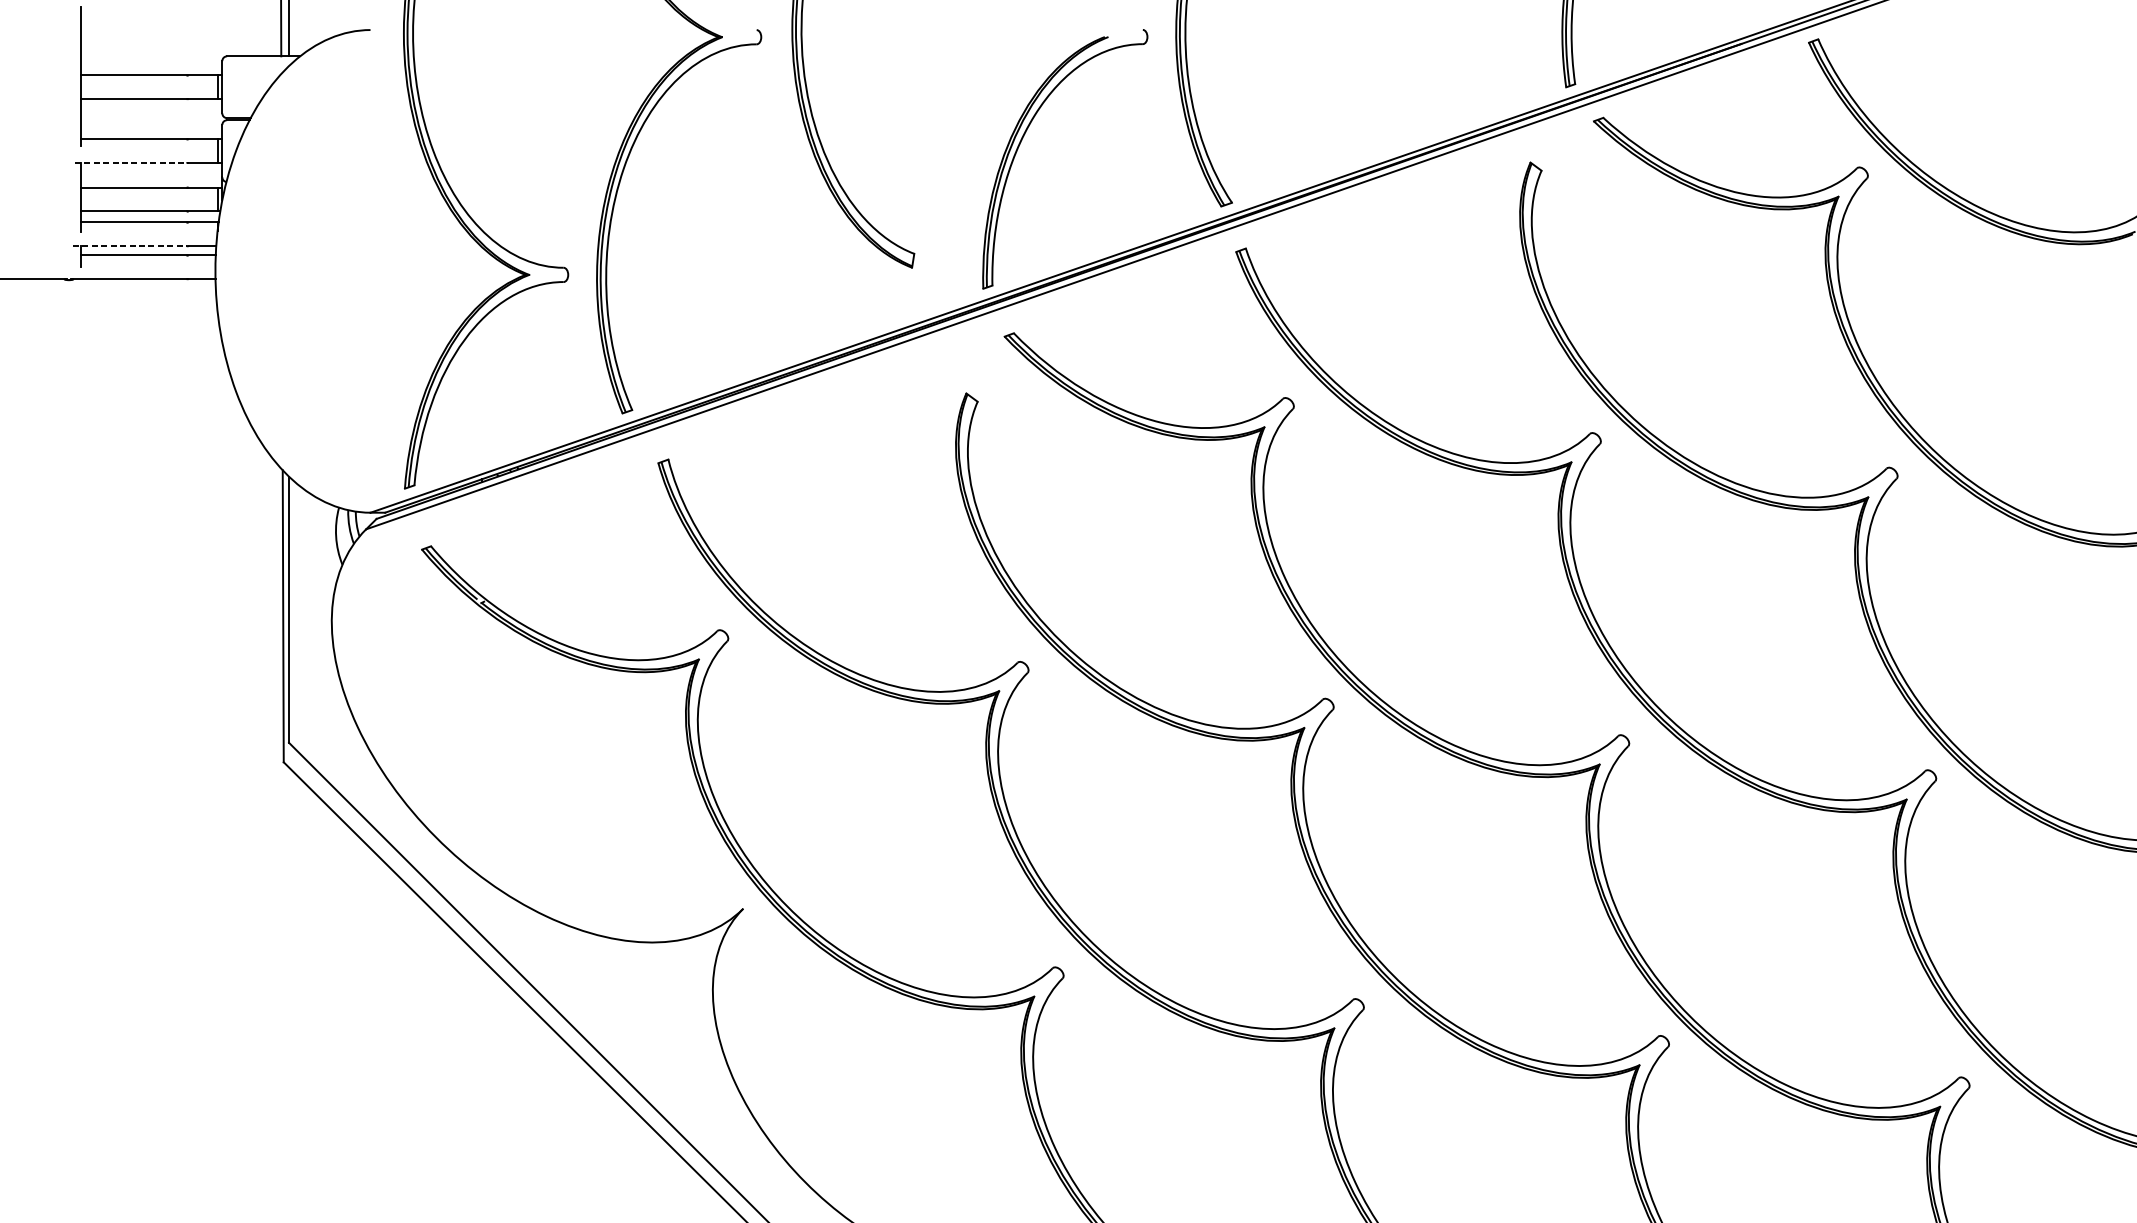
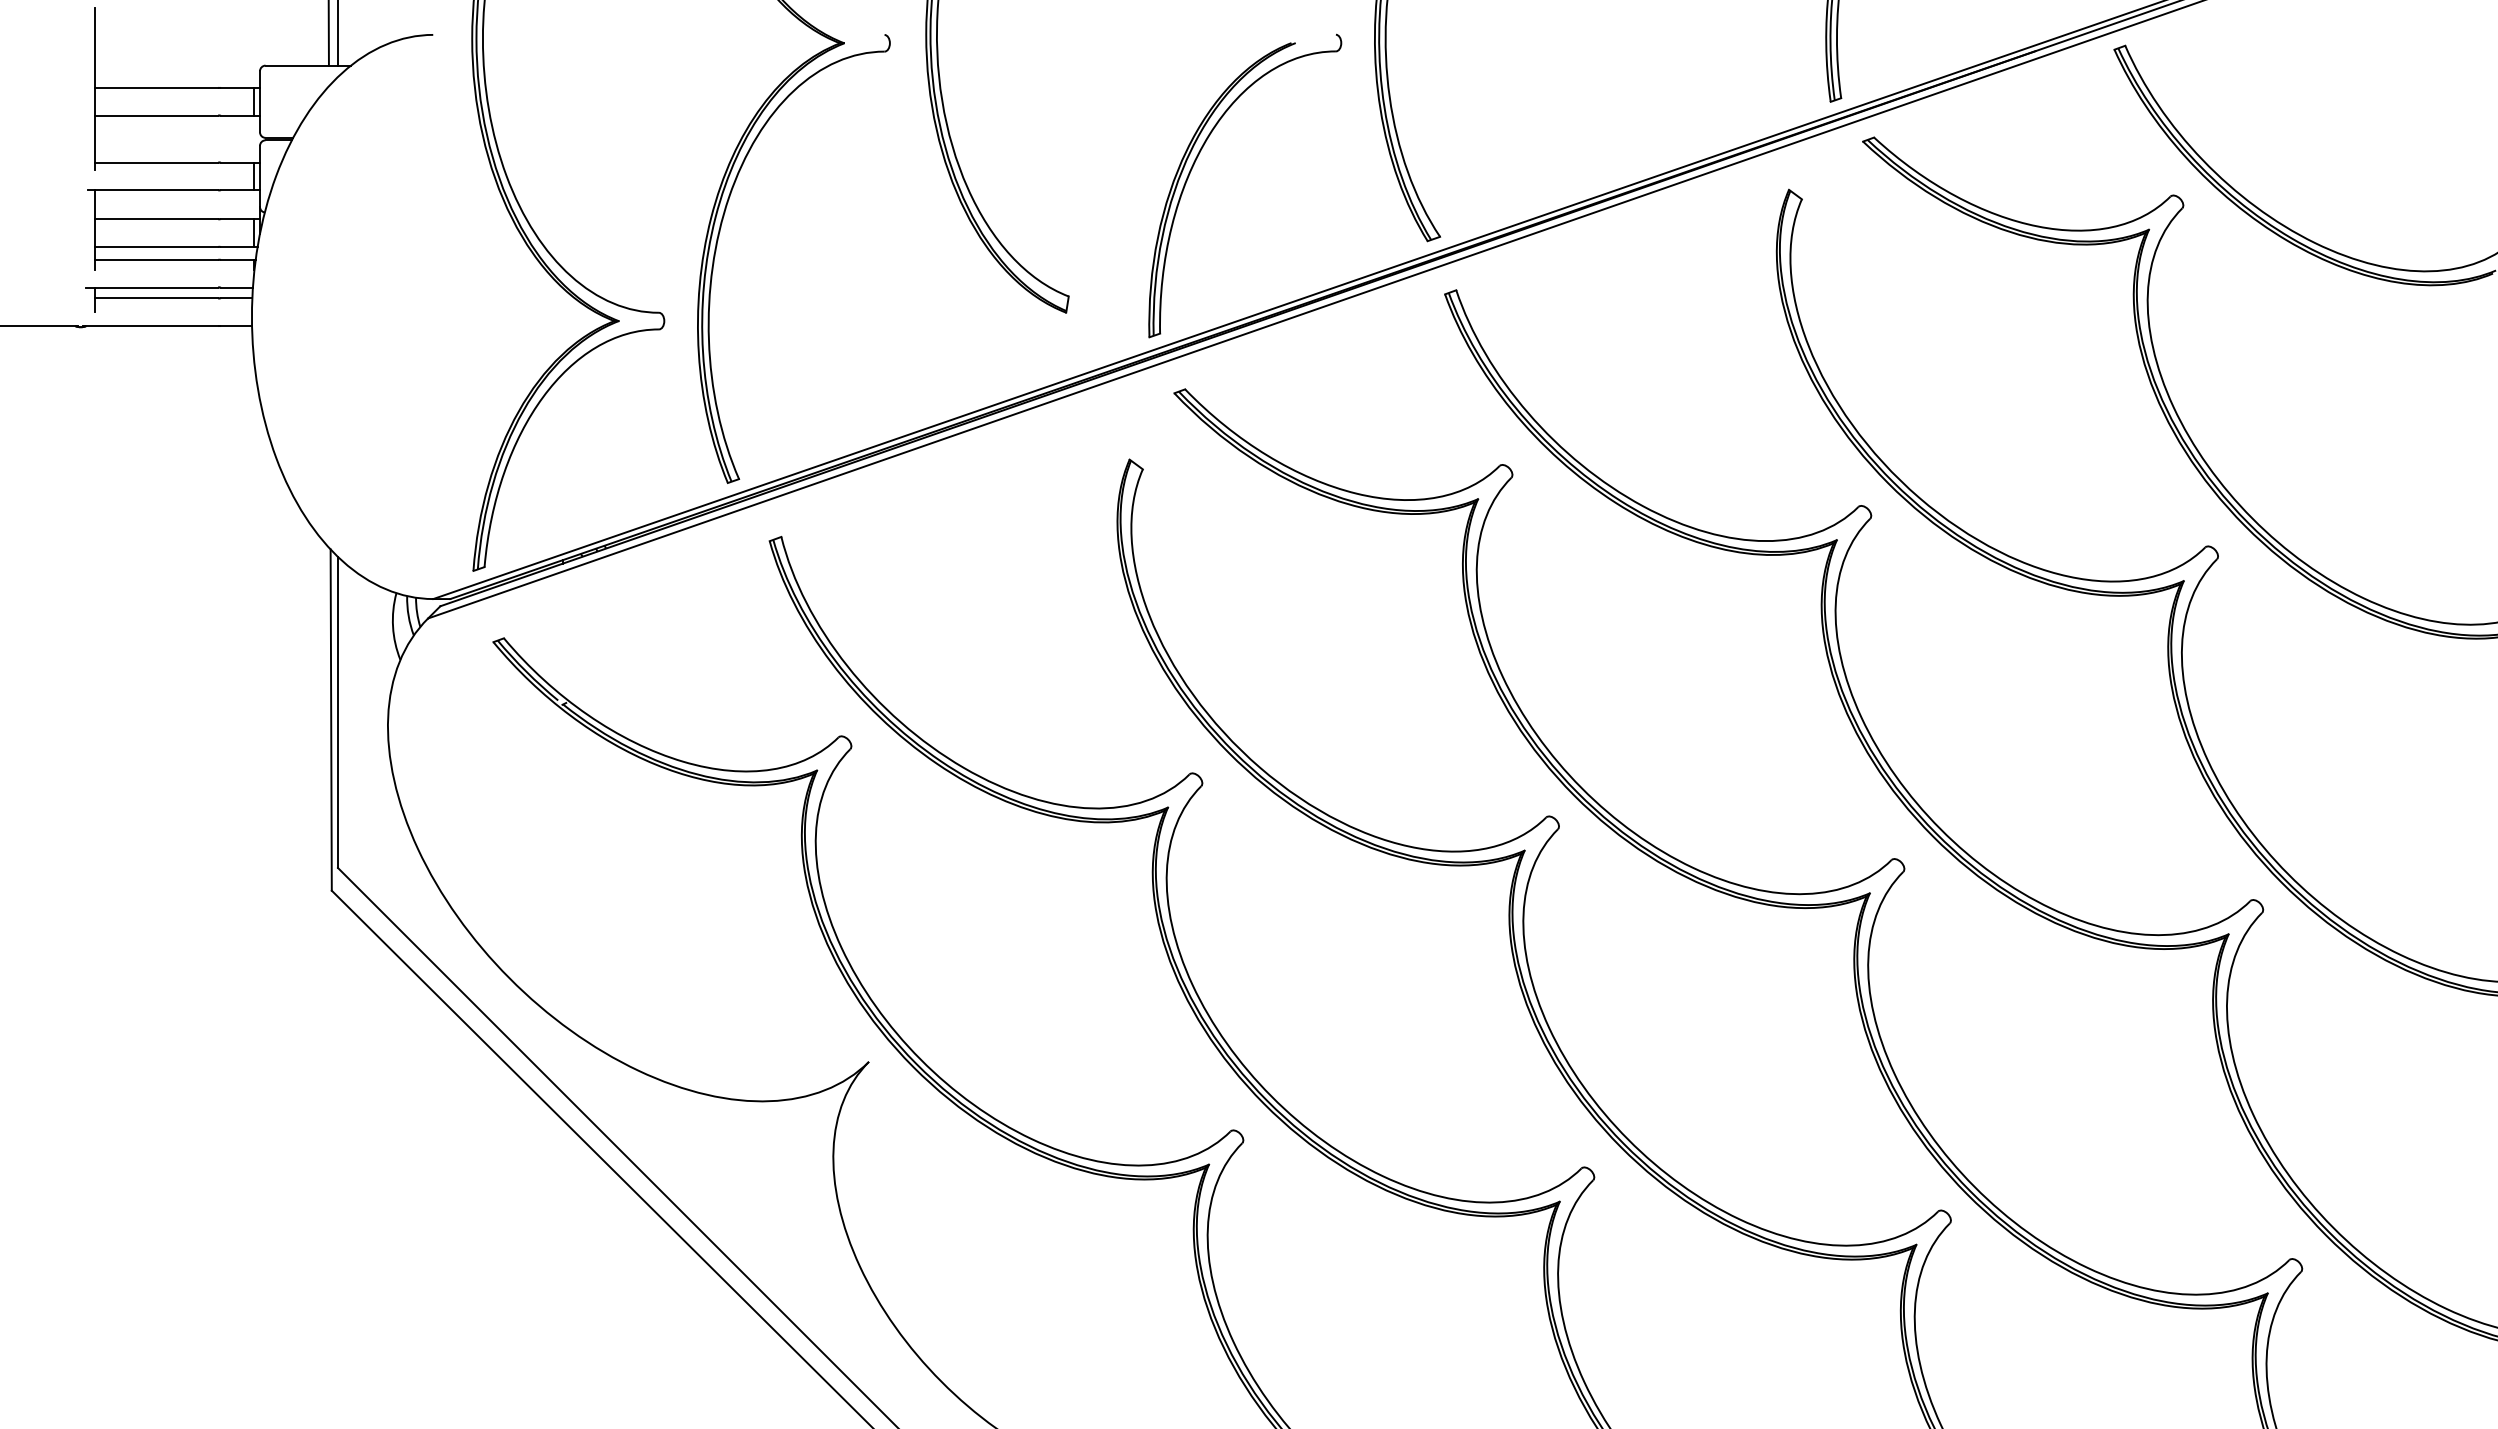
line: (131, 163) -> (153, 190), dashed -> solid
line: (130, 246) -> (152, 287), dashed -> solid

